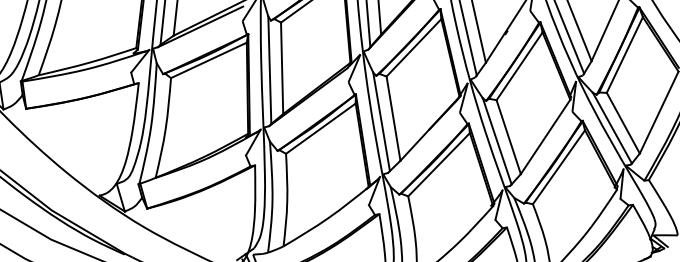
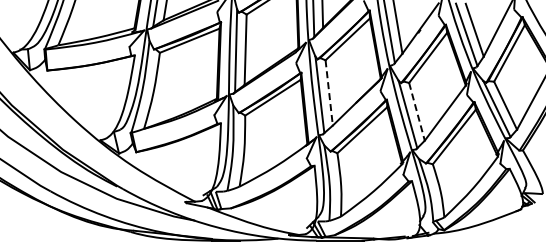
line: (393, 118) -> (329, 92), solid -> dashed
line: (508, 136) -> (416, 111), solid -> dashed

